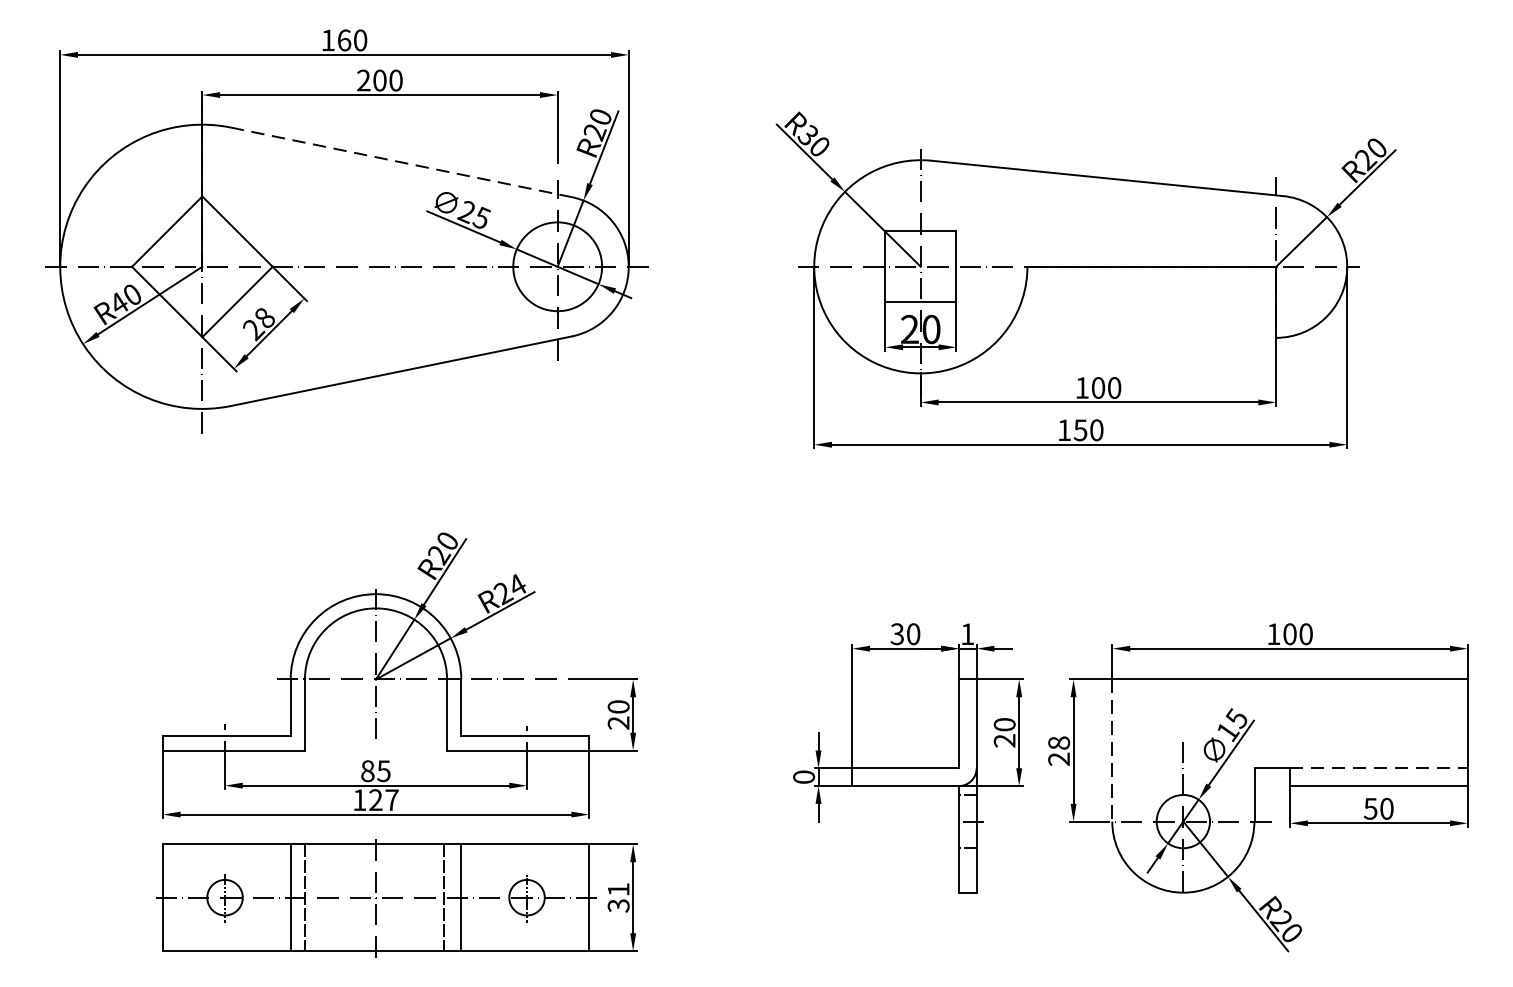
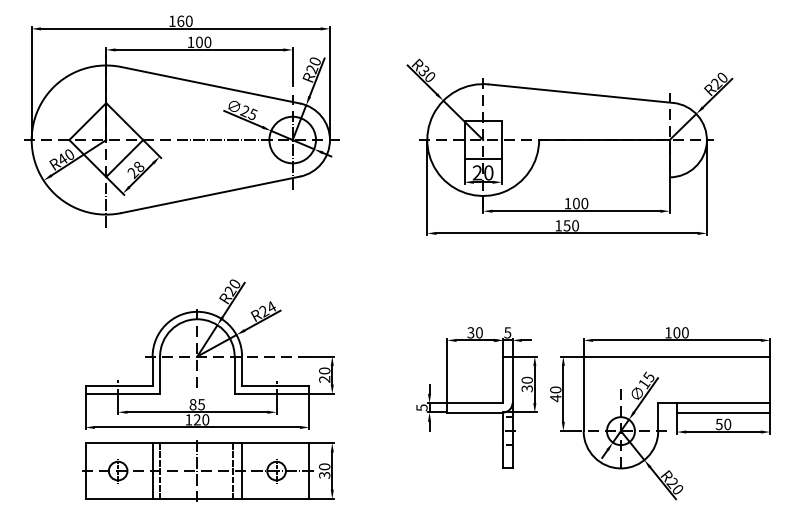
text: (362, 78) -> (190, 41), 200 -> 100
line: (402, 162) -> (211, 85), dashed -> solid
text: (967, 633) -> (507, 332), 1 -> 5
text: (1005, 740) -> (527, 388), 20 -> 30
text: (1058, 751) -> (555, 394), 28 -> 40
line: (1111, 751) -> (583, 394), dashed -> solid
line: (1378, 768) -> (723, 403), dashed -> solid
text: (803, 776) -> (421, 407), 0 -> 5
text: (391, 799) -> (205, 419), 127 -> 120
text: (618, 888) -> (324, 466), 31 -> 30

